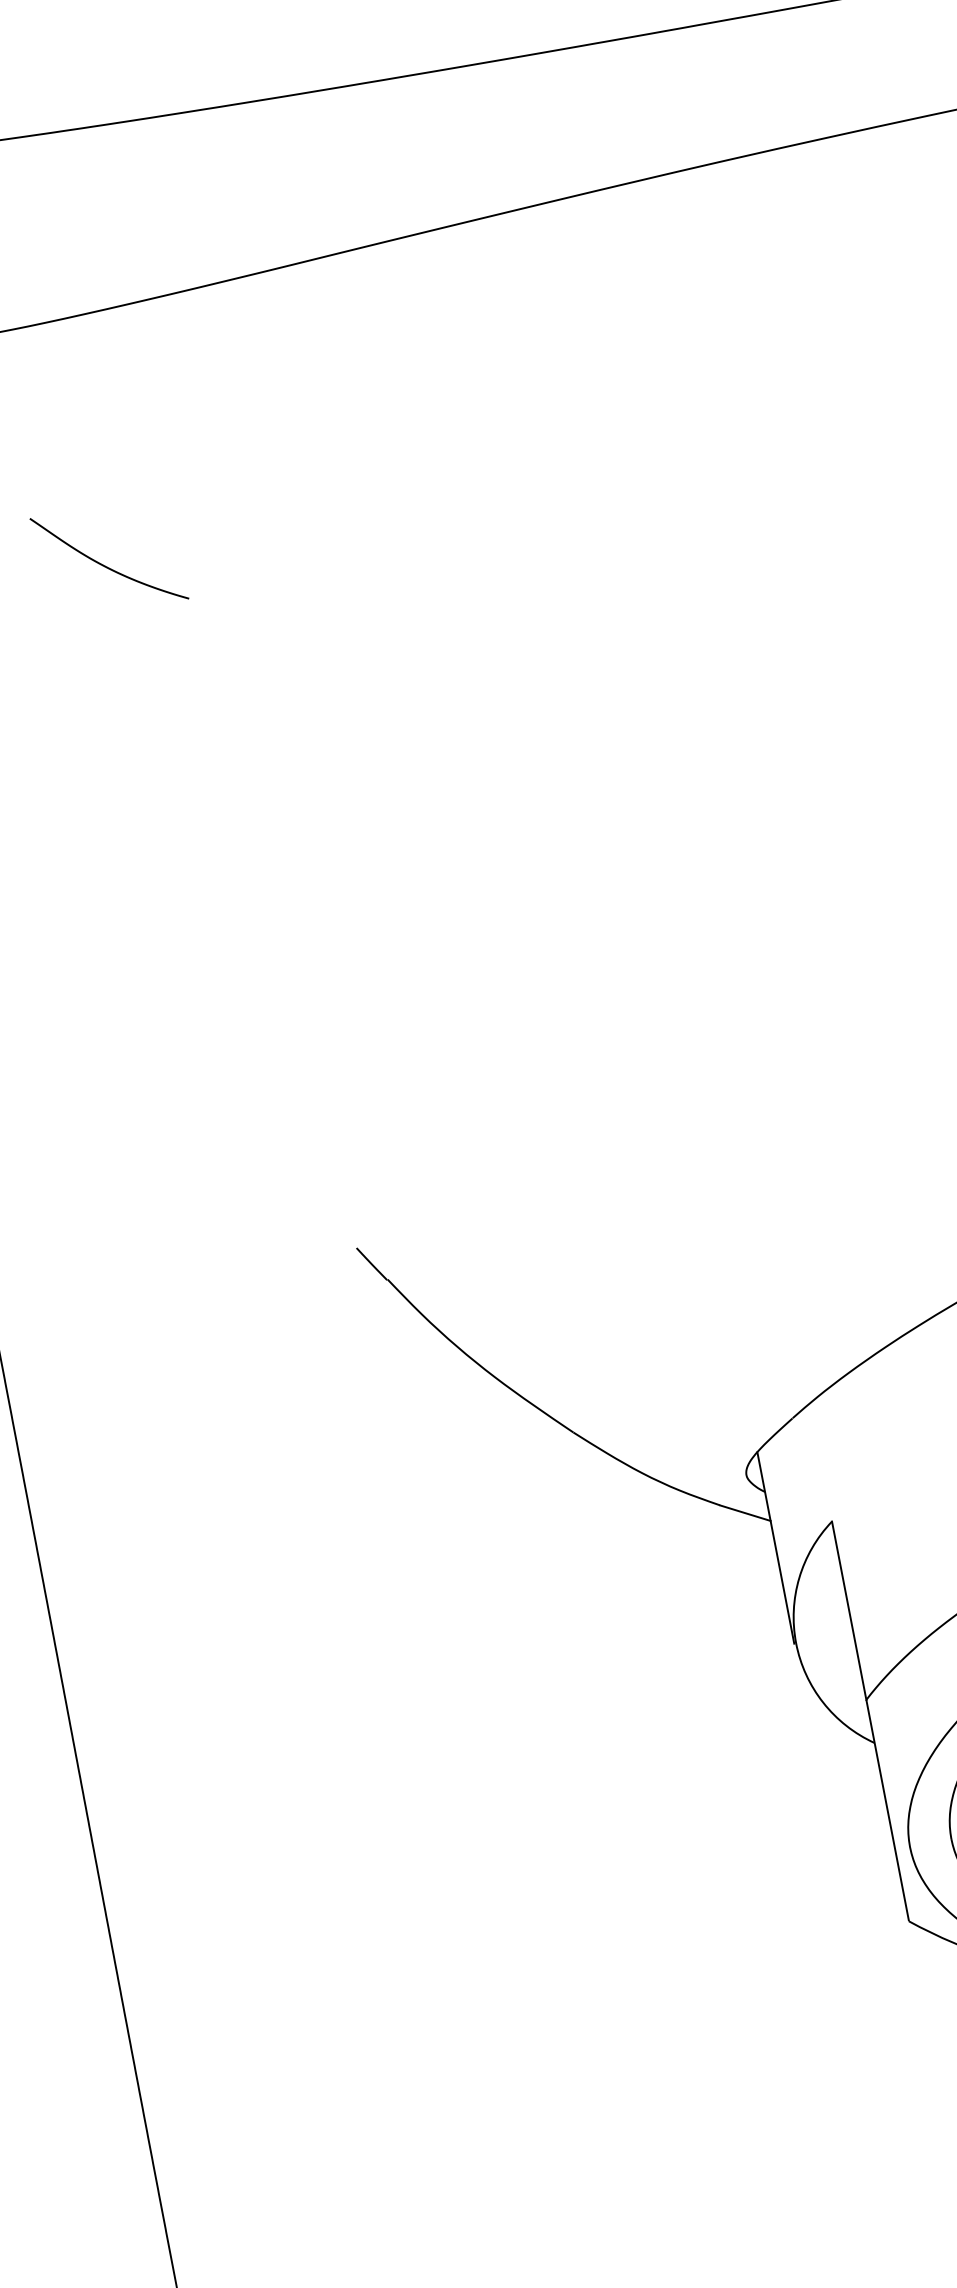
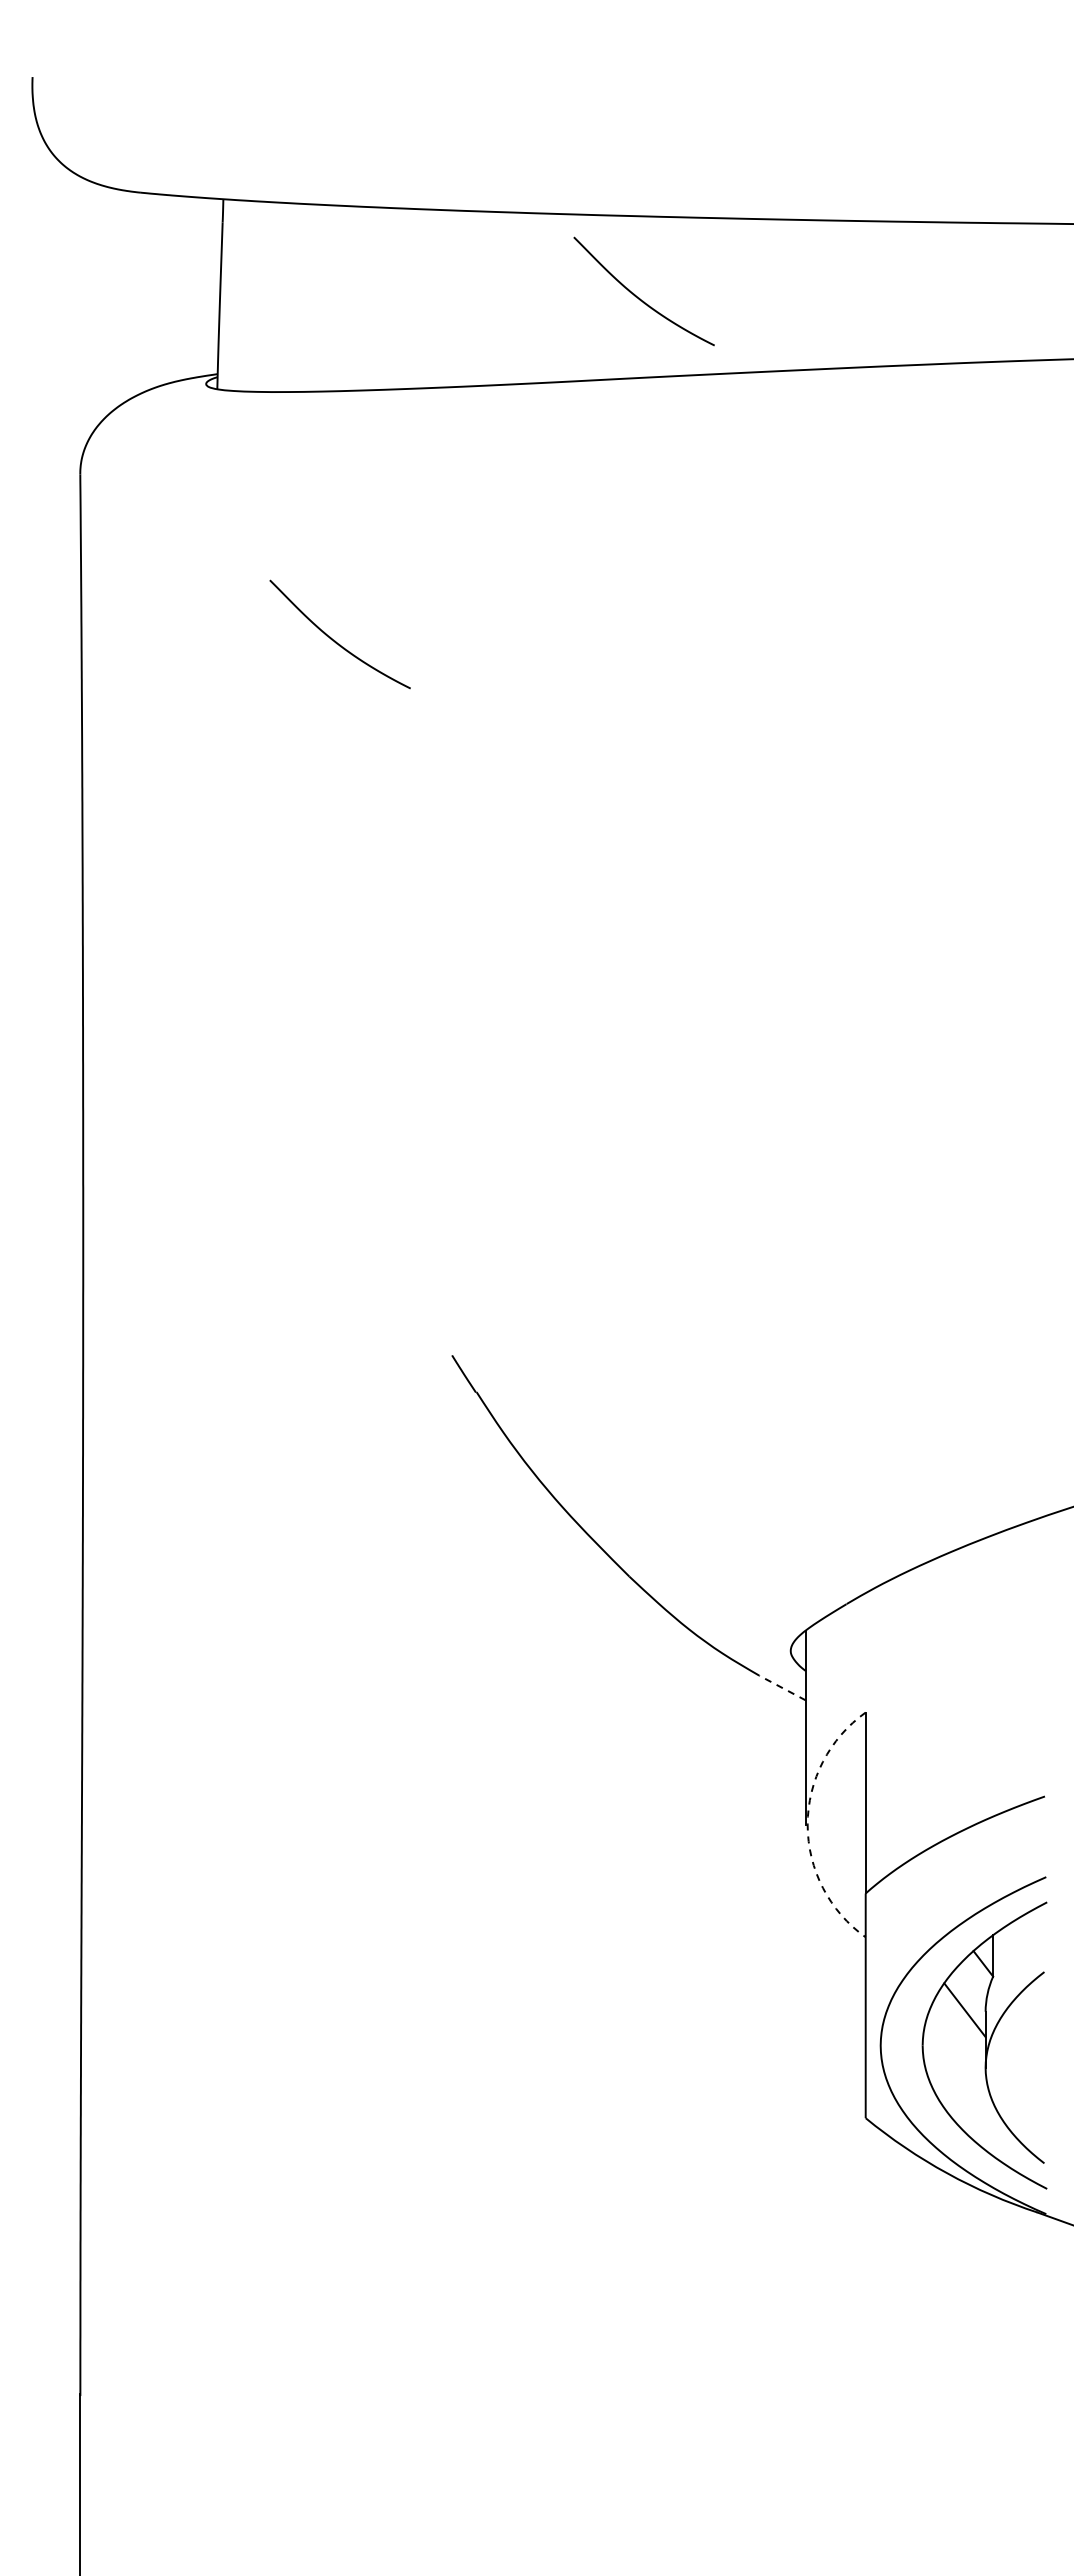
curve: (340, 169) -> (639, 297), added
line: (745, 1512) -> (782, 1687), solid -> dashed
arc: (795, 1642) -> (807, 1824), solid -> dashed

